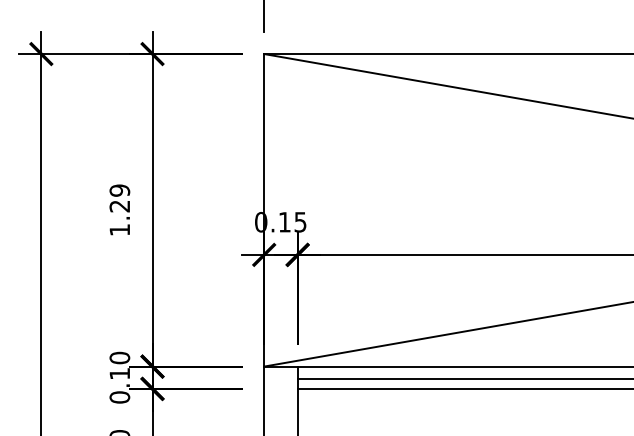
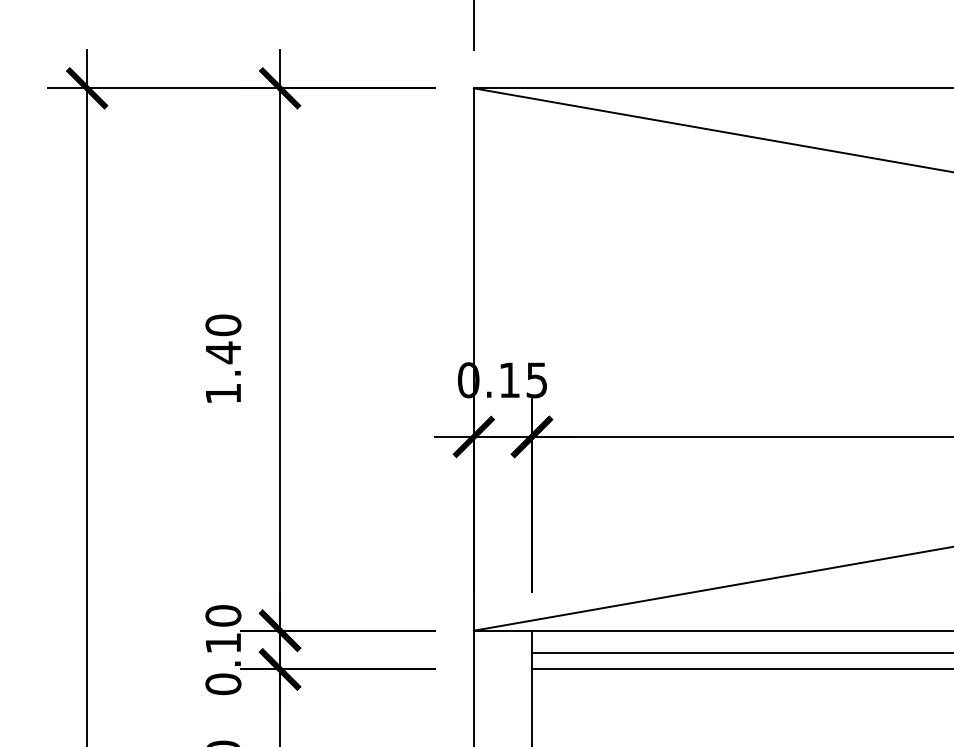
text: (119, 198) -> (222, 339), 1.29 -> 1.40

